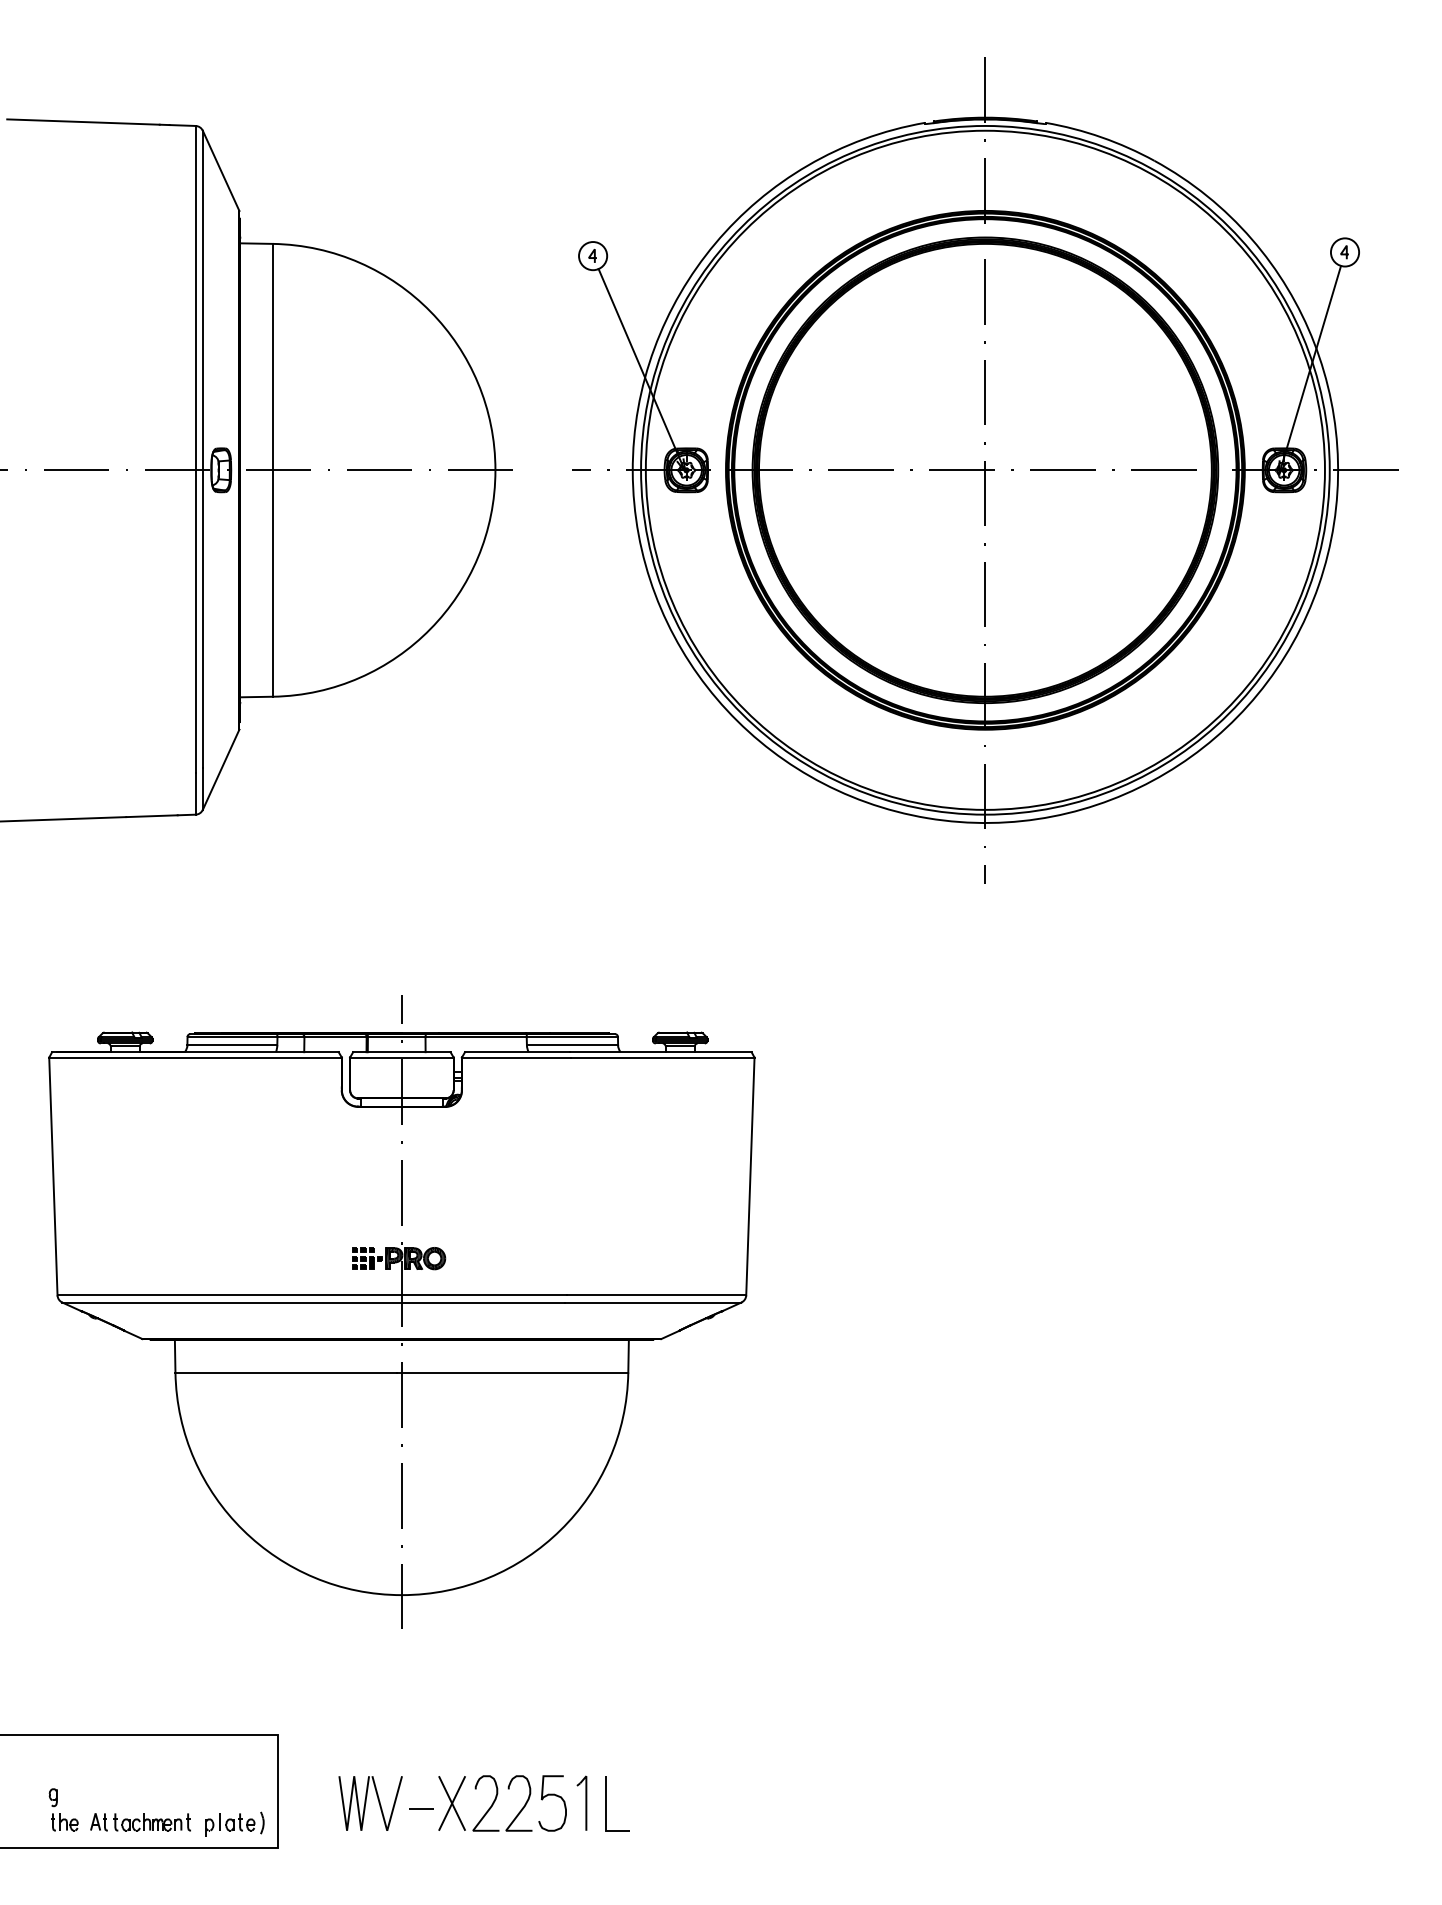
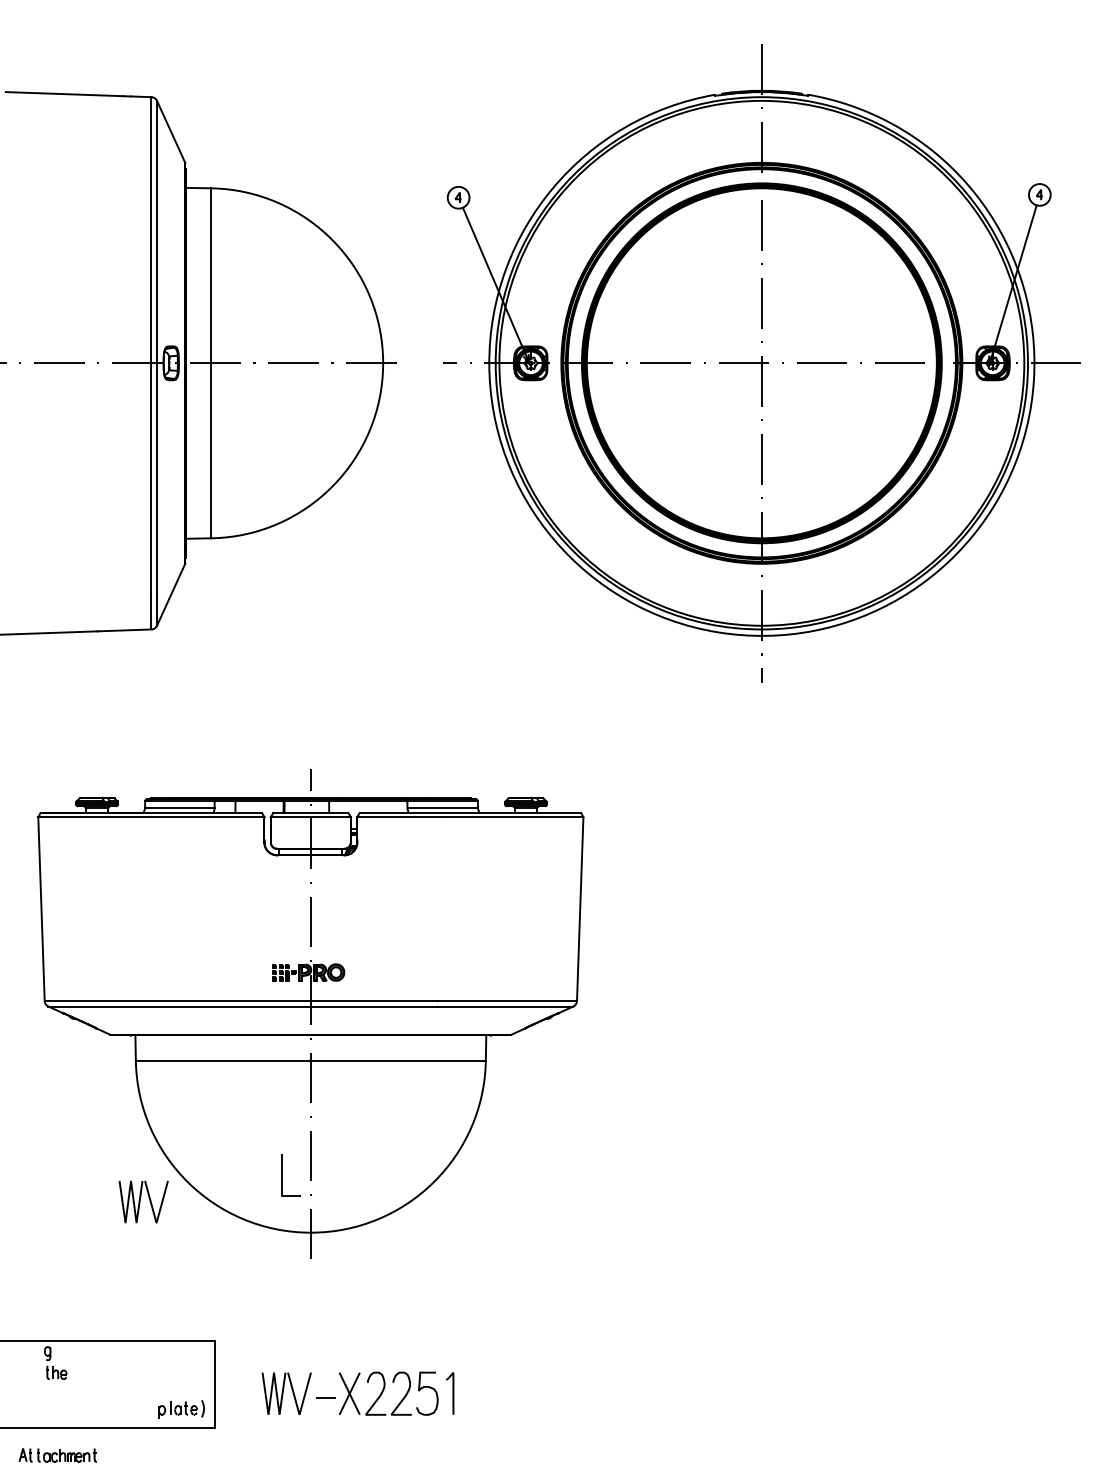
part: (185, 1555) -> (143, 1202), added
line: (606, 1803) -> (282, 1175), moved
part: (63, 1809) -> (55, 1362), moved
part: (140, 1822) -> (57, 1455), moved

